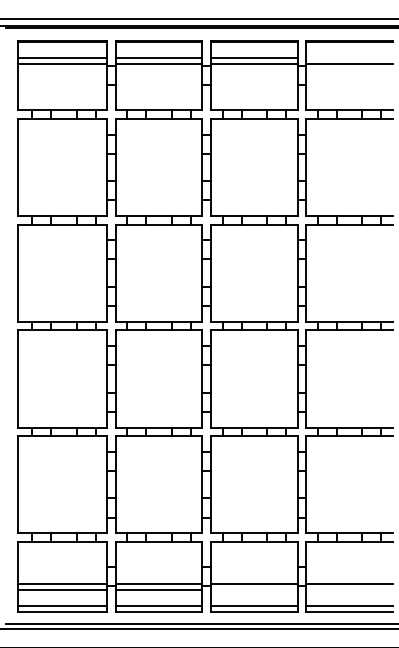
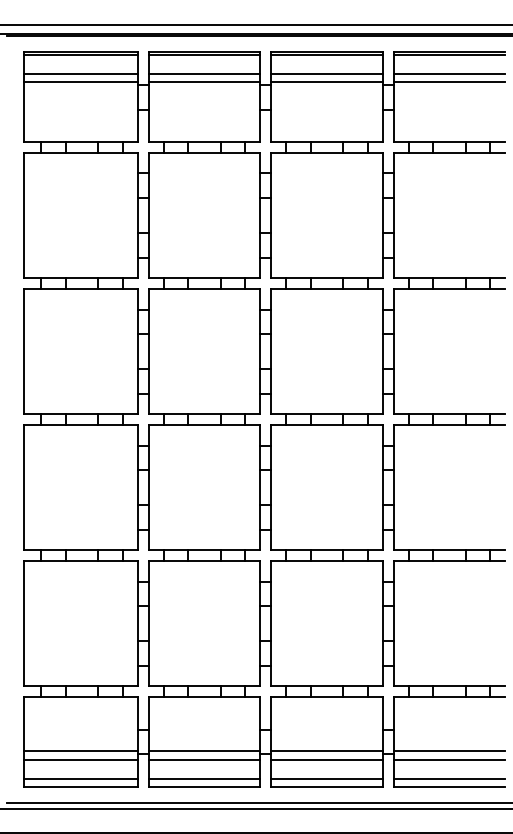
line: (349, 57) -> (449, 74), added
line: (253, 590) -> (325, 759), added
line: (349, 590) -> (449, 759), added

